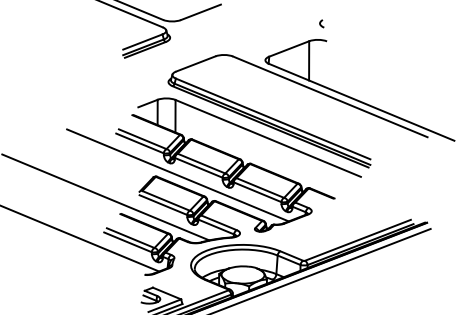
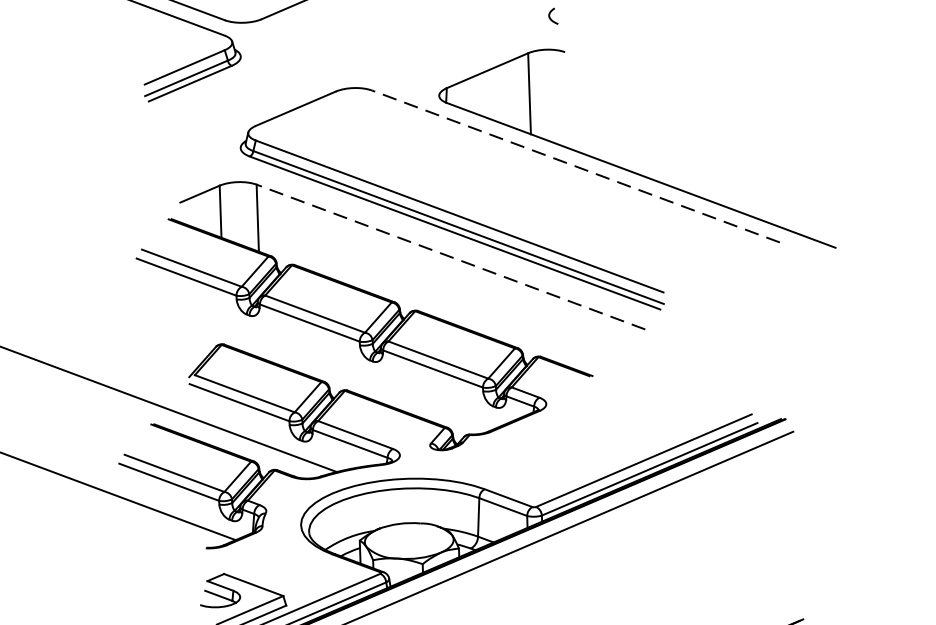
line: (329, 96) -> (574, 165), solid -> dashed
line: (267, 138) -> (449, 257), solid -> dashed
line: (177, 175) -> (266, 340), removed

